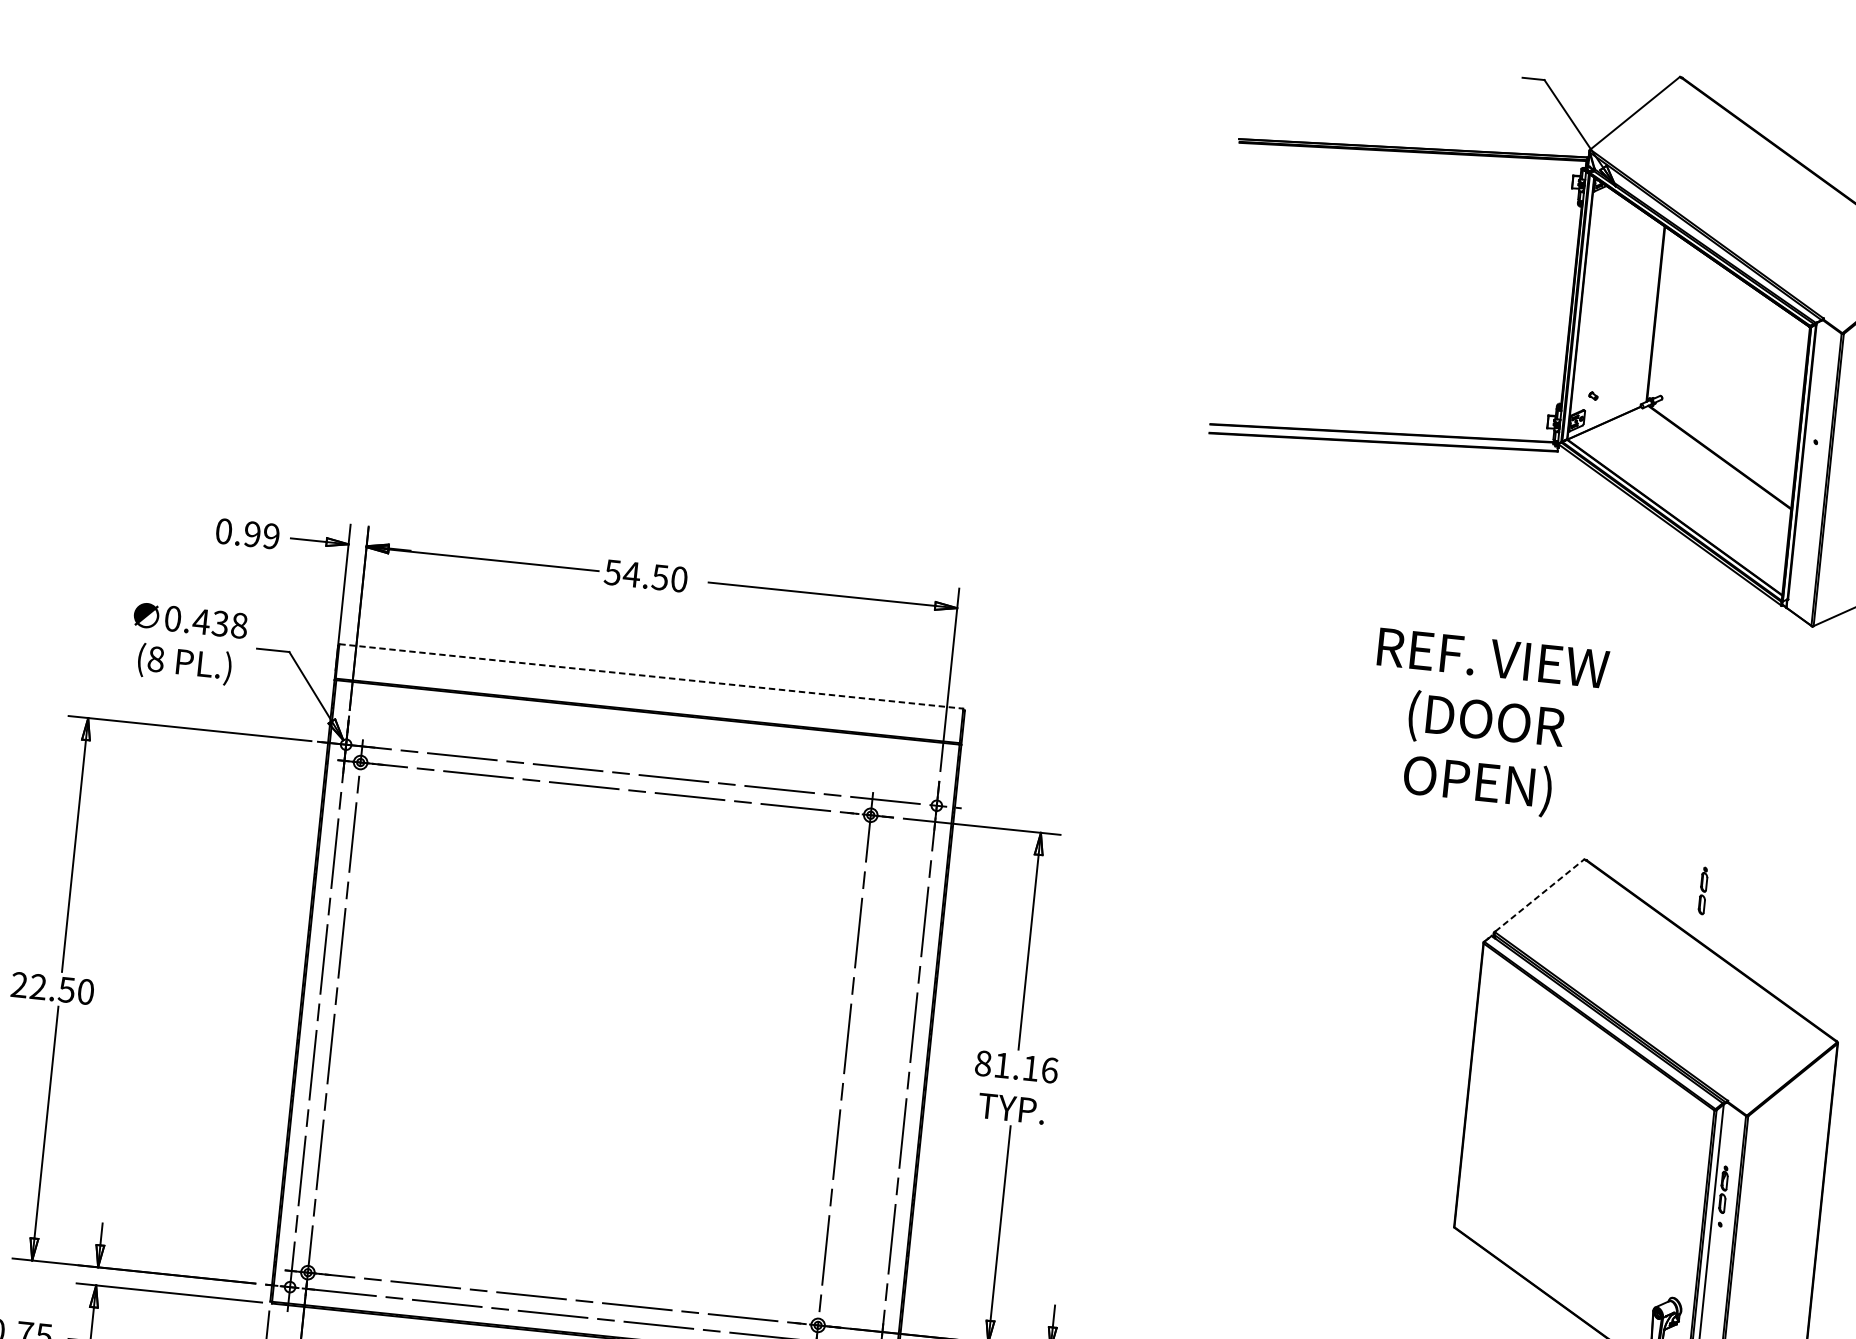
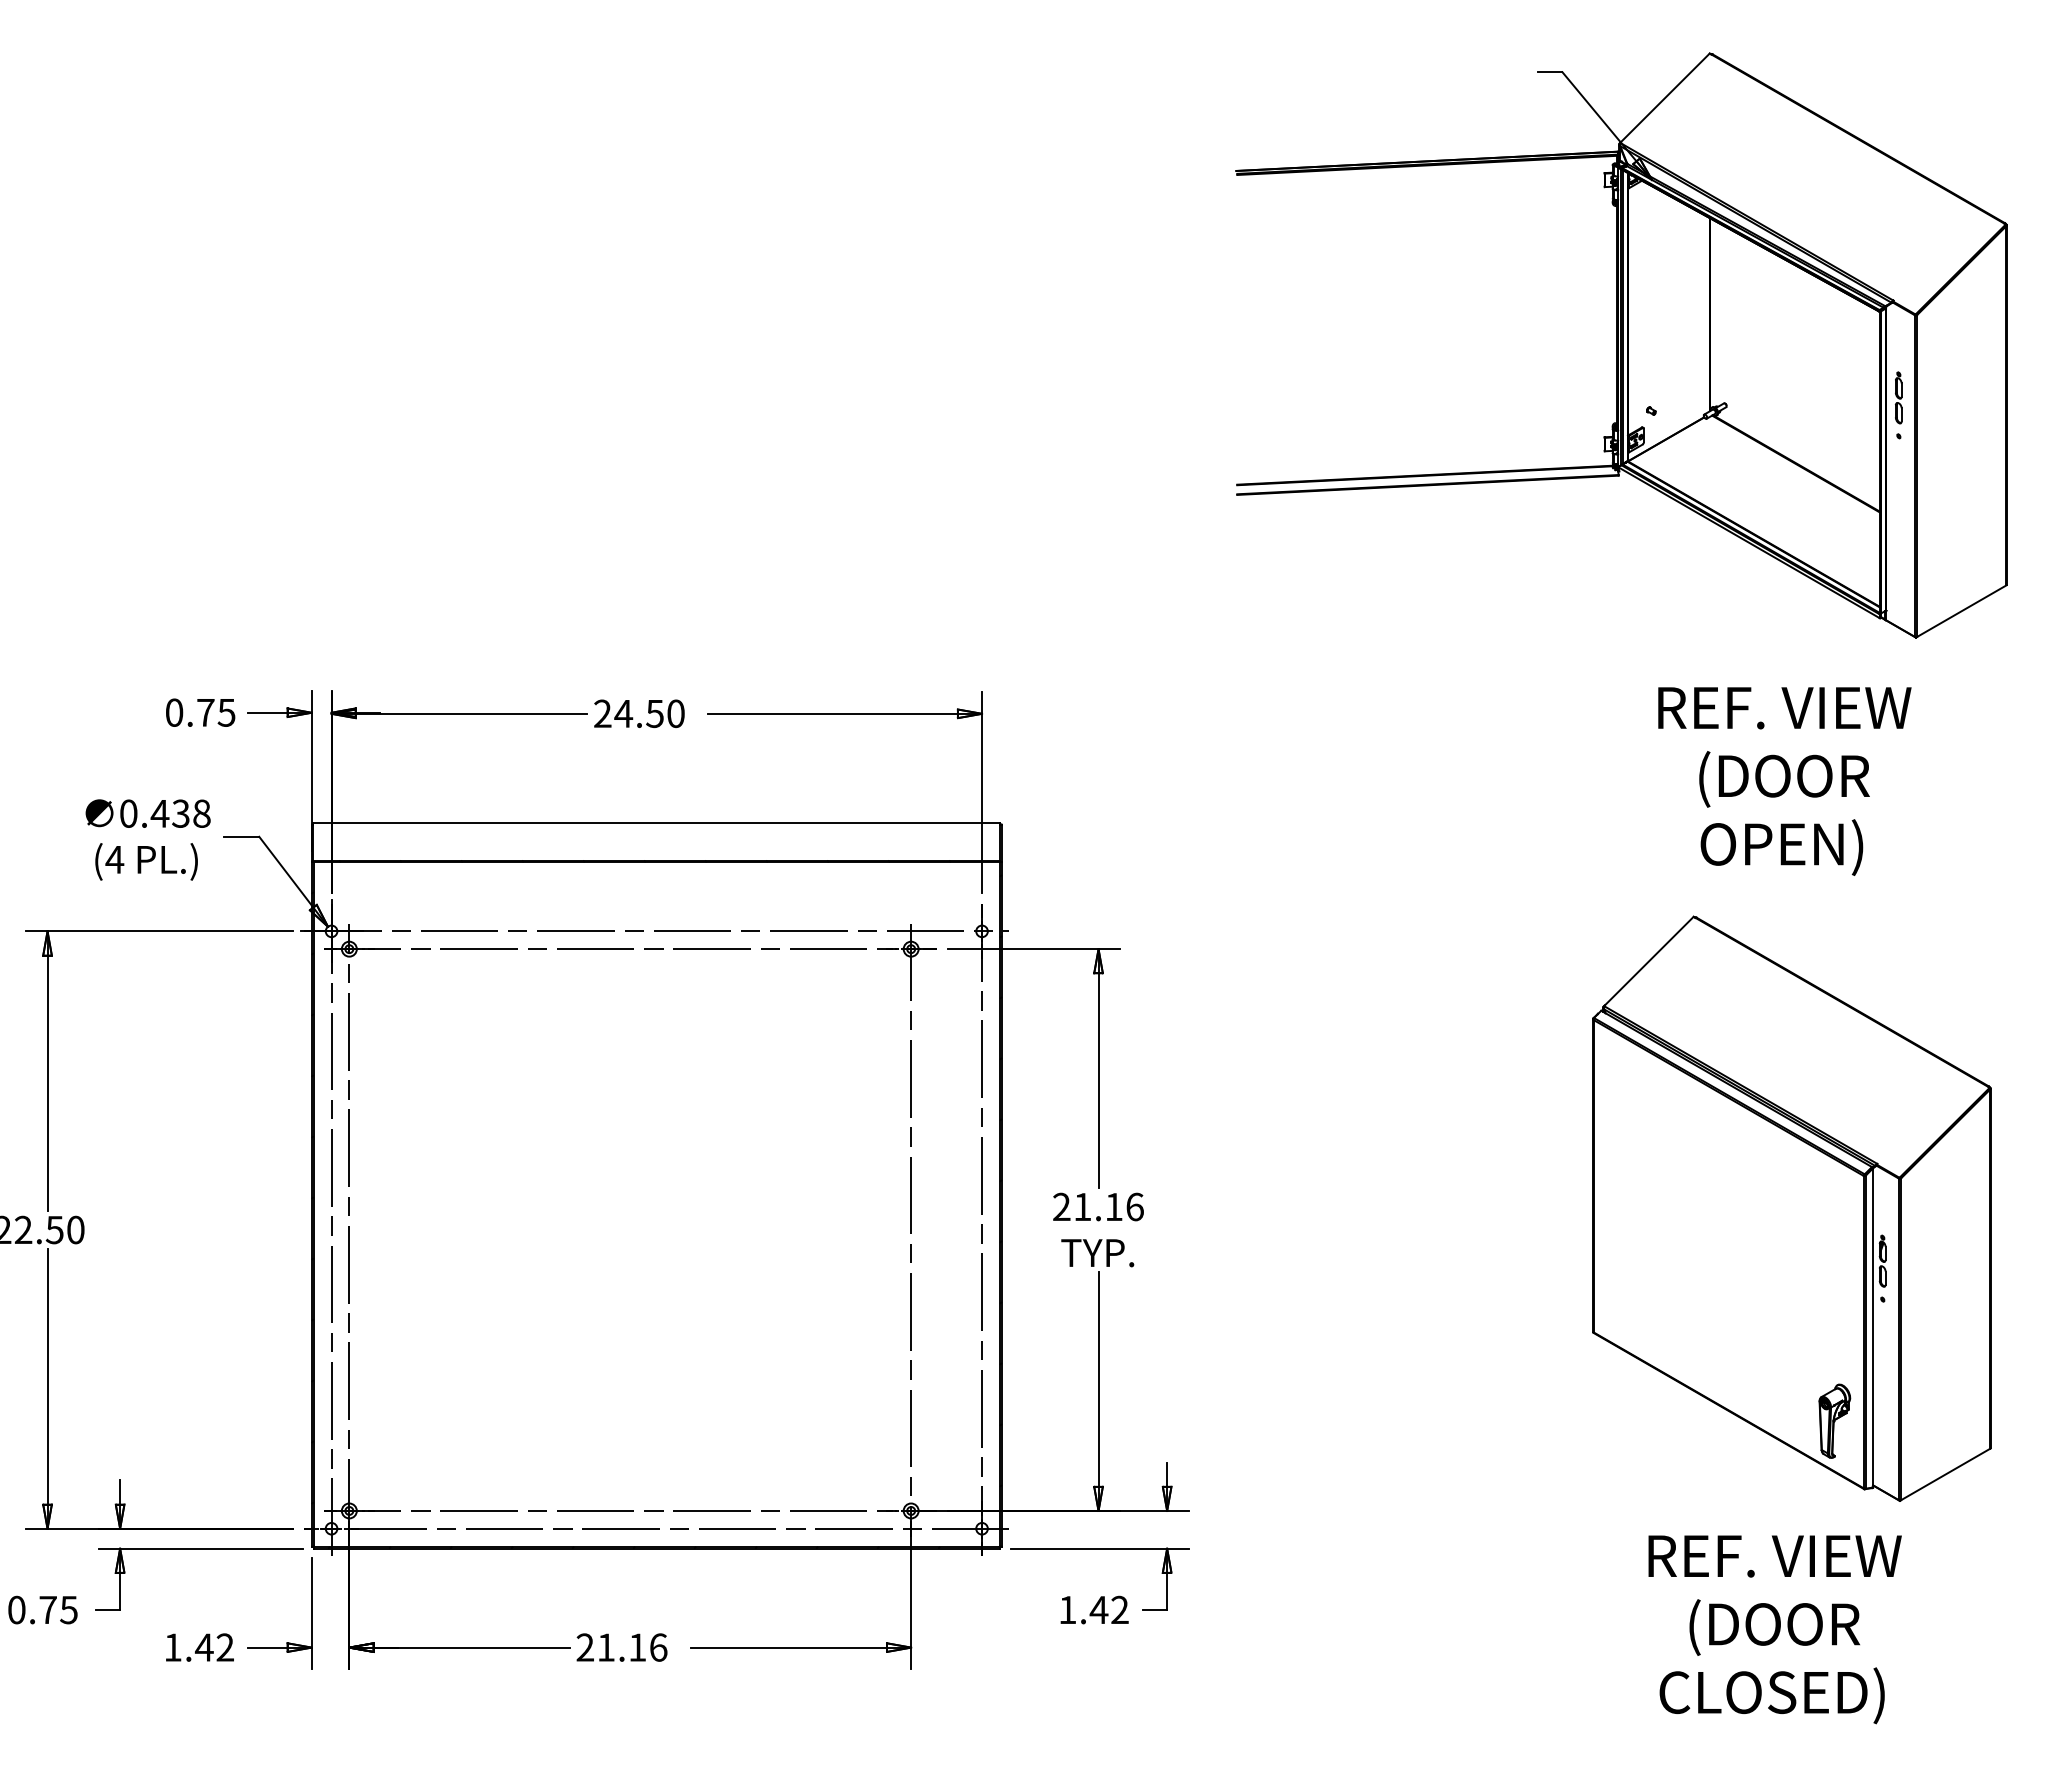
text: (262, 535) -> (216, 712), 0.99 -> 0.75
text: (612, 572) -> (602, 713), 54.50 -> 24.50
text: (155, 659) -> (114, 859), (8 -> (4
line: (651, 676) -> (656, 822), dashed -> solid
text: (1486, 724) -> (1784, 781), moved
part: (1703, 890) -> (1898, 397), moved
line: (1540, 895) -> (1649, 961), dashed -> solid
text: (983, 1063) -> (1061, 1206), 81.16 -> 21.16

